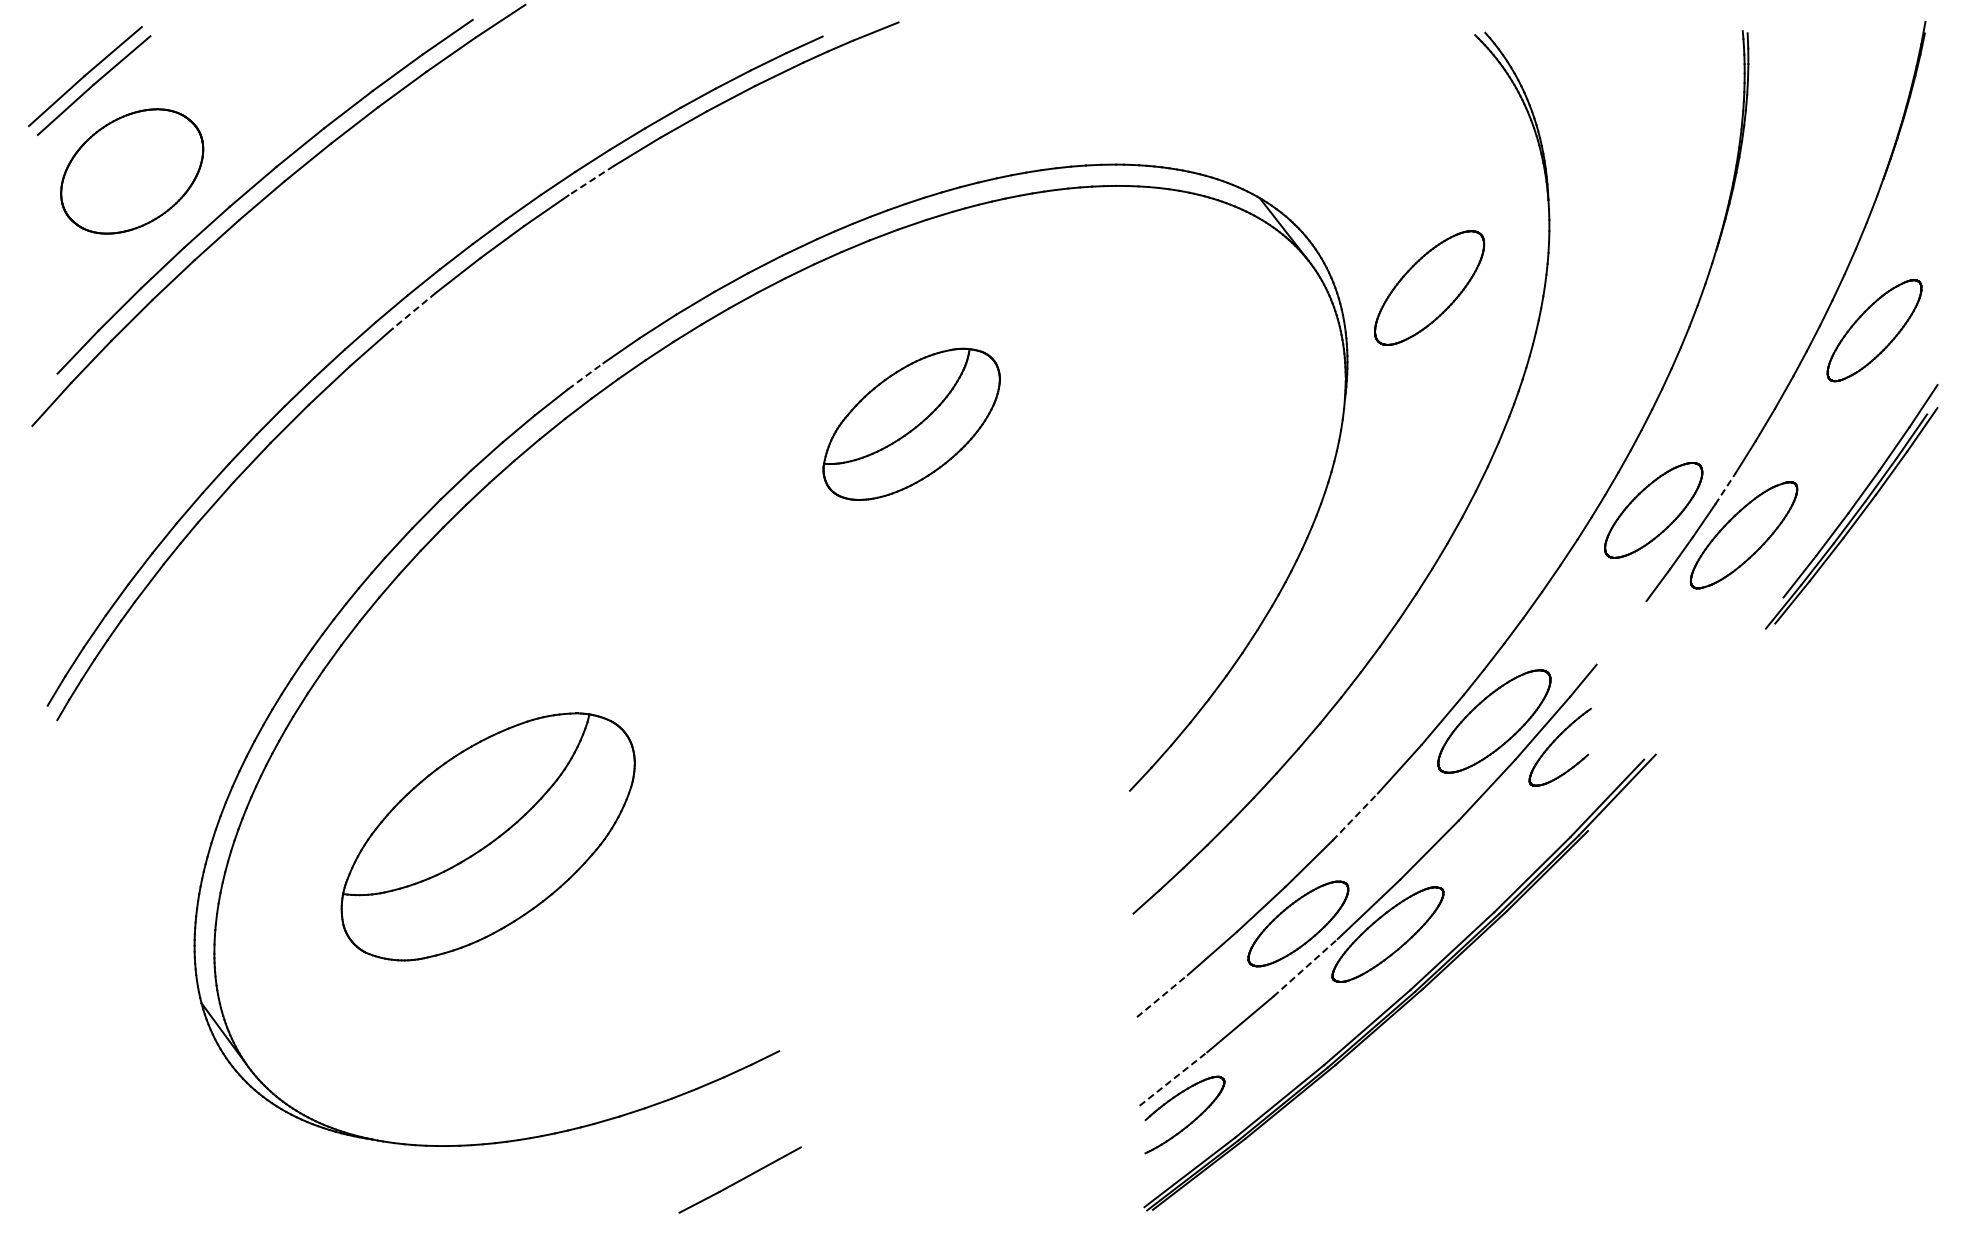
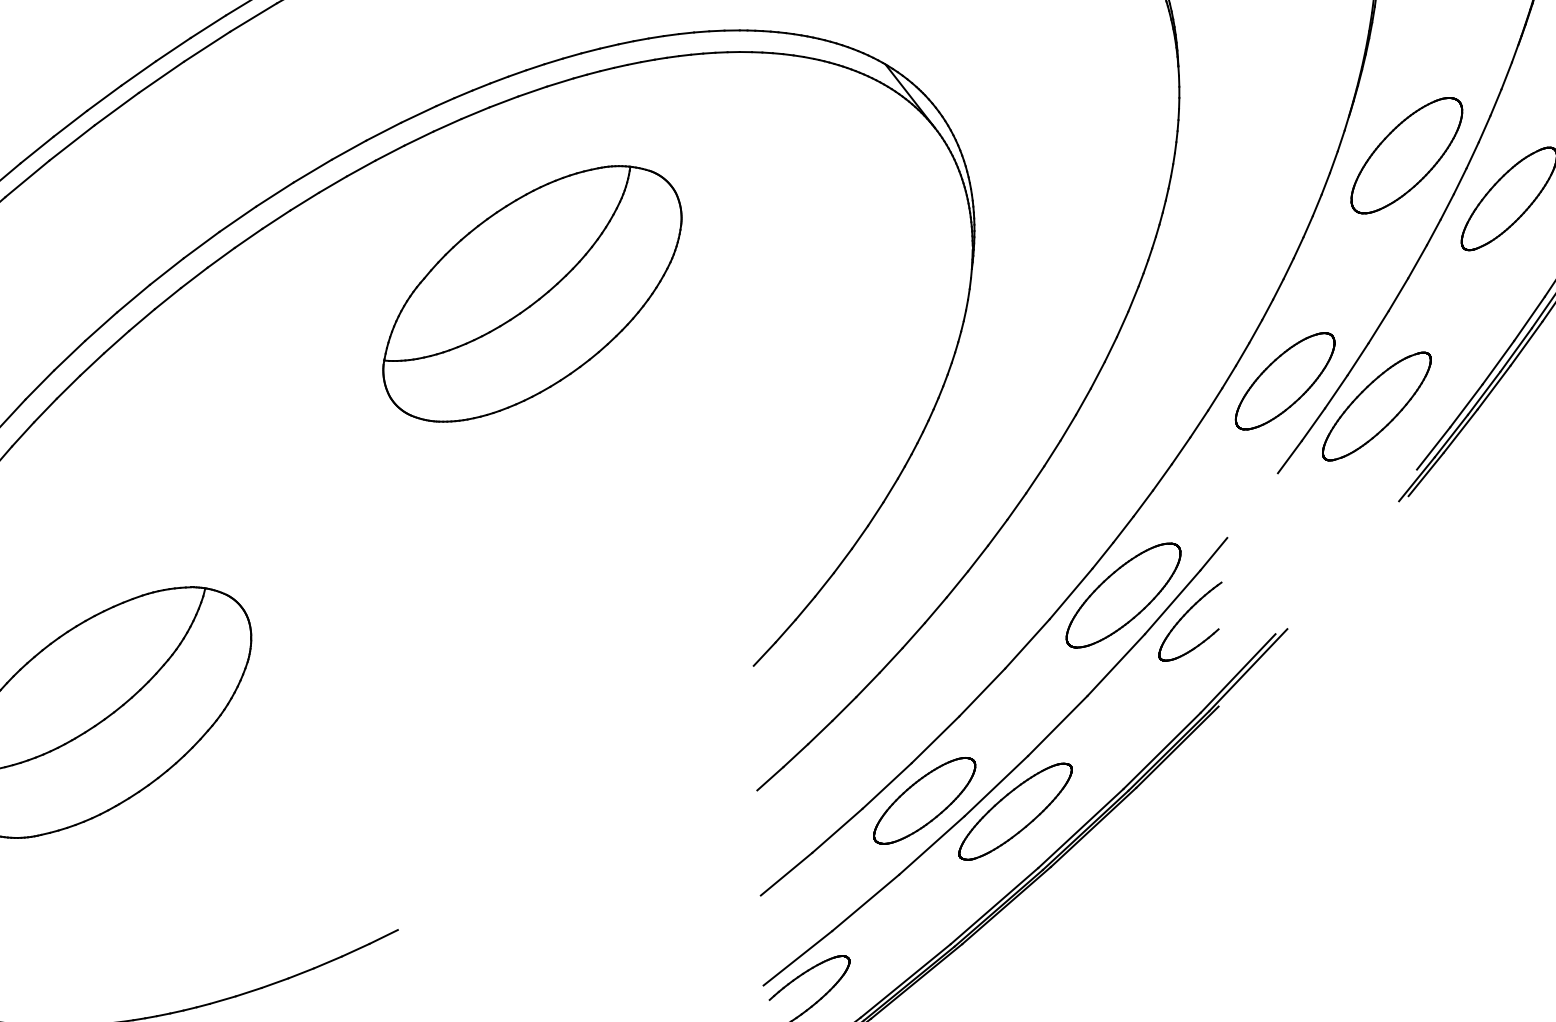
line: (590, 180) -> (206, 46), dashed -> solid
part: (1429, 287) -> (1406, 155), moved
line: (413, 311) -> (26, 179), dashed -> solid
line: (585, 376) -> (201, 245), dashed -> solid
part: (911, 424) -> (532, 294), size x1.67
line: (1725, 488) -> (1358, 359), dashed -> solid
line: (1355, 817) -> (982, 692), dashed -> solid
line: (1305, 967) -> (931, 845), dashed -> solid
line: (1162, 996) -> (786, 874), dashed -> solid
line: (1173, 1078) -> (797, 957), dashed -> solid

